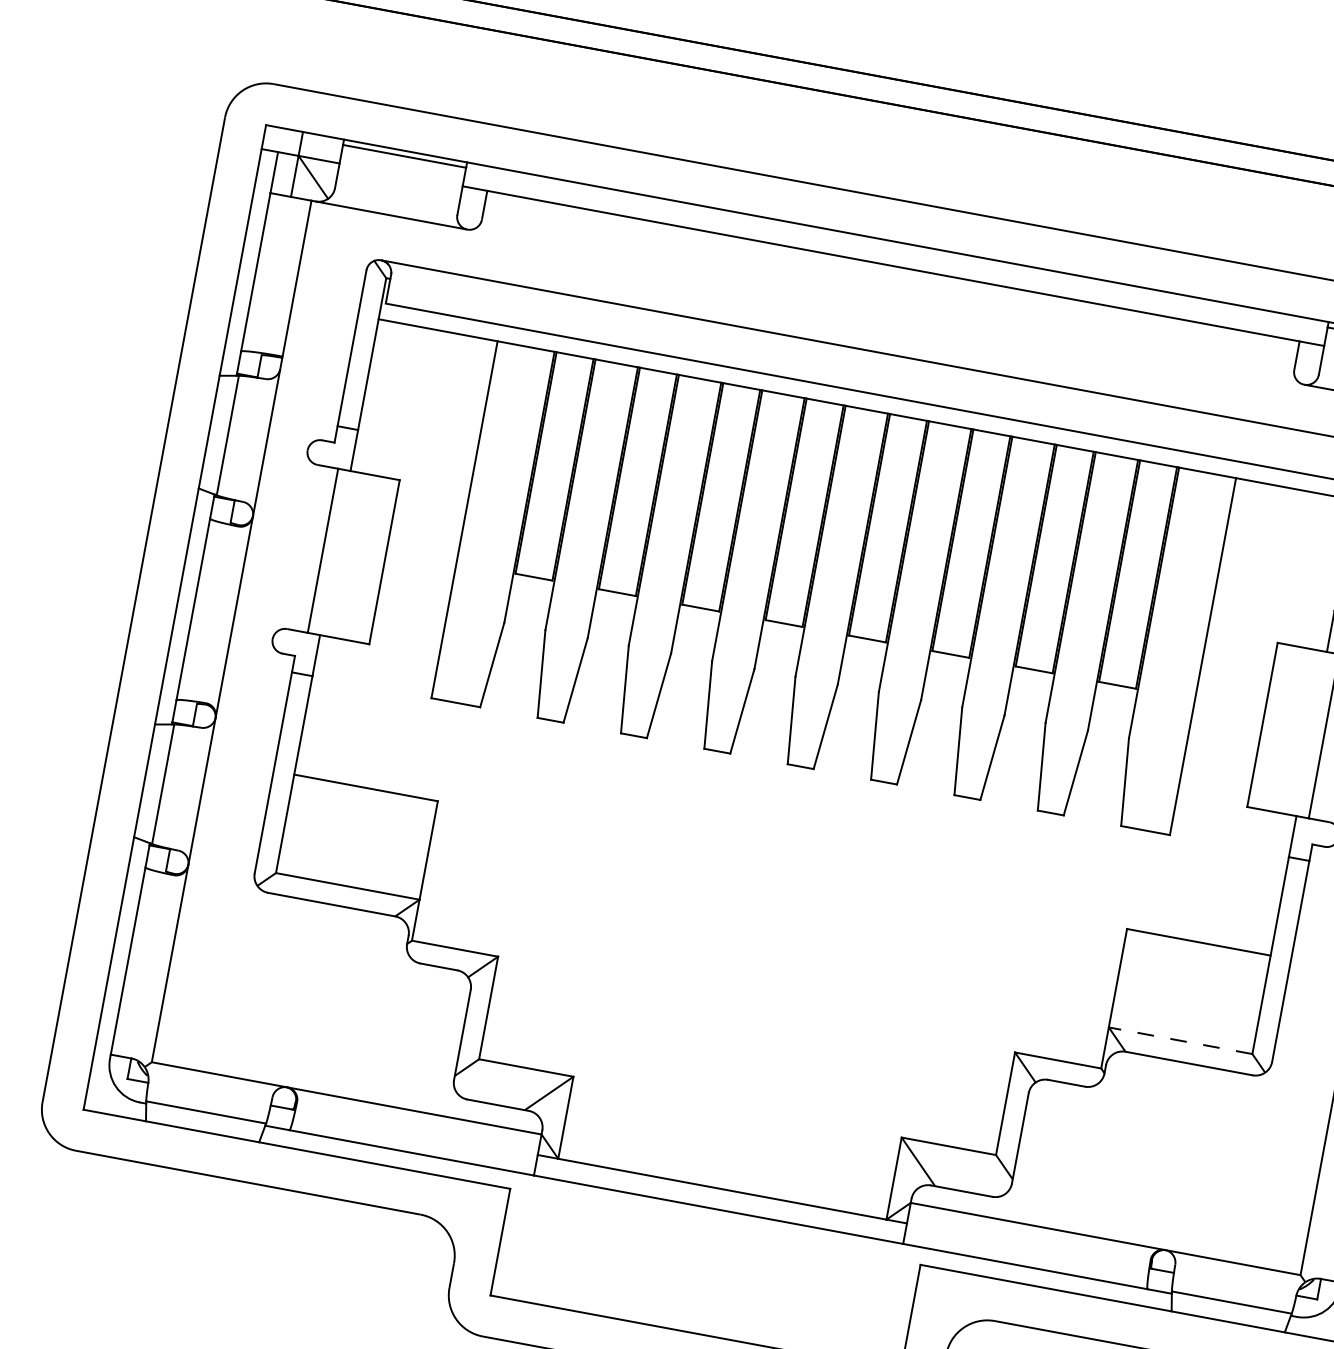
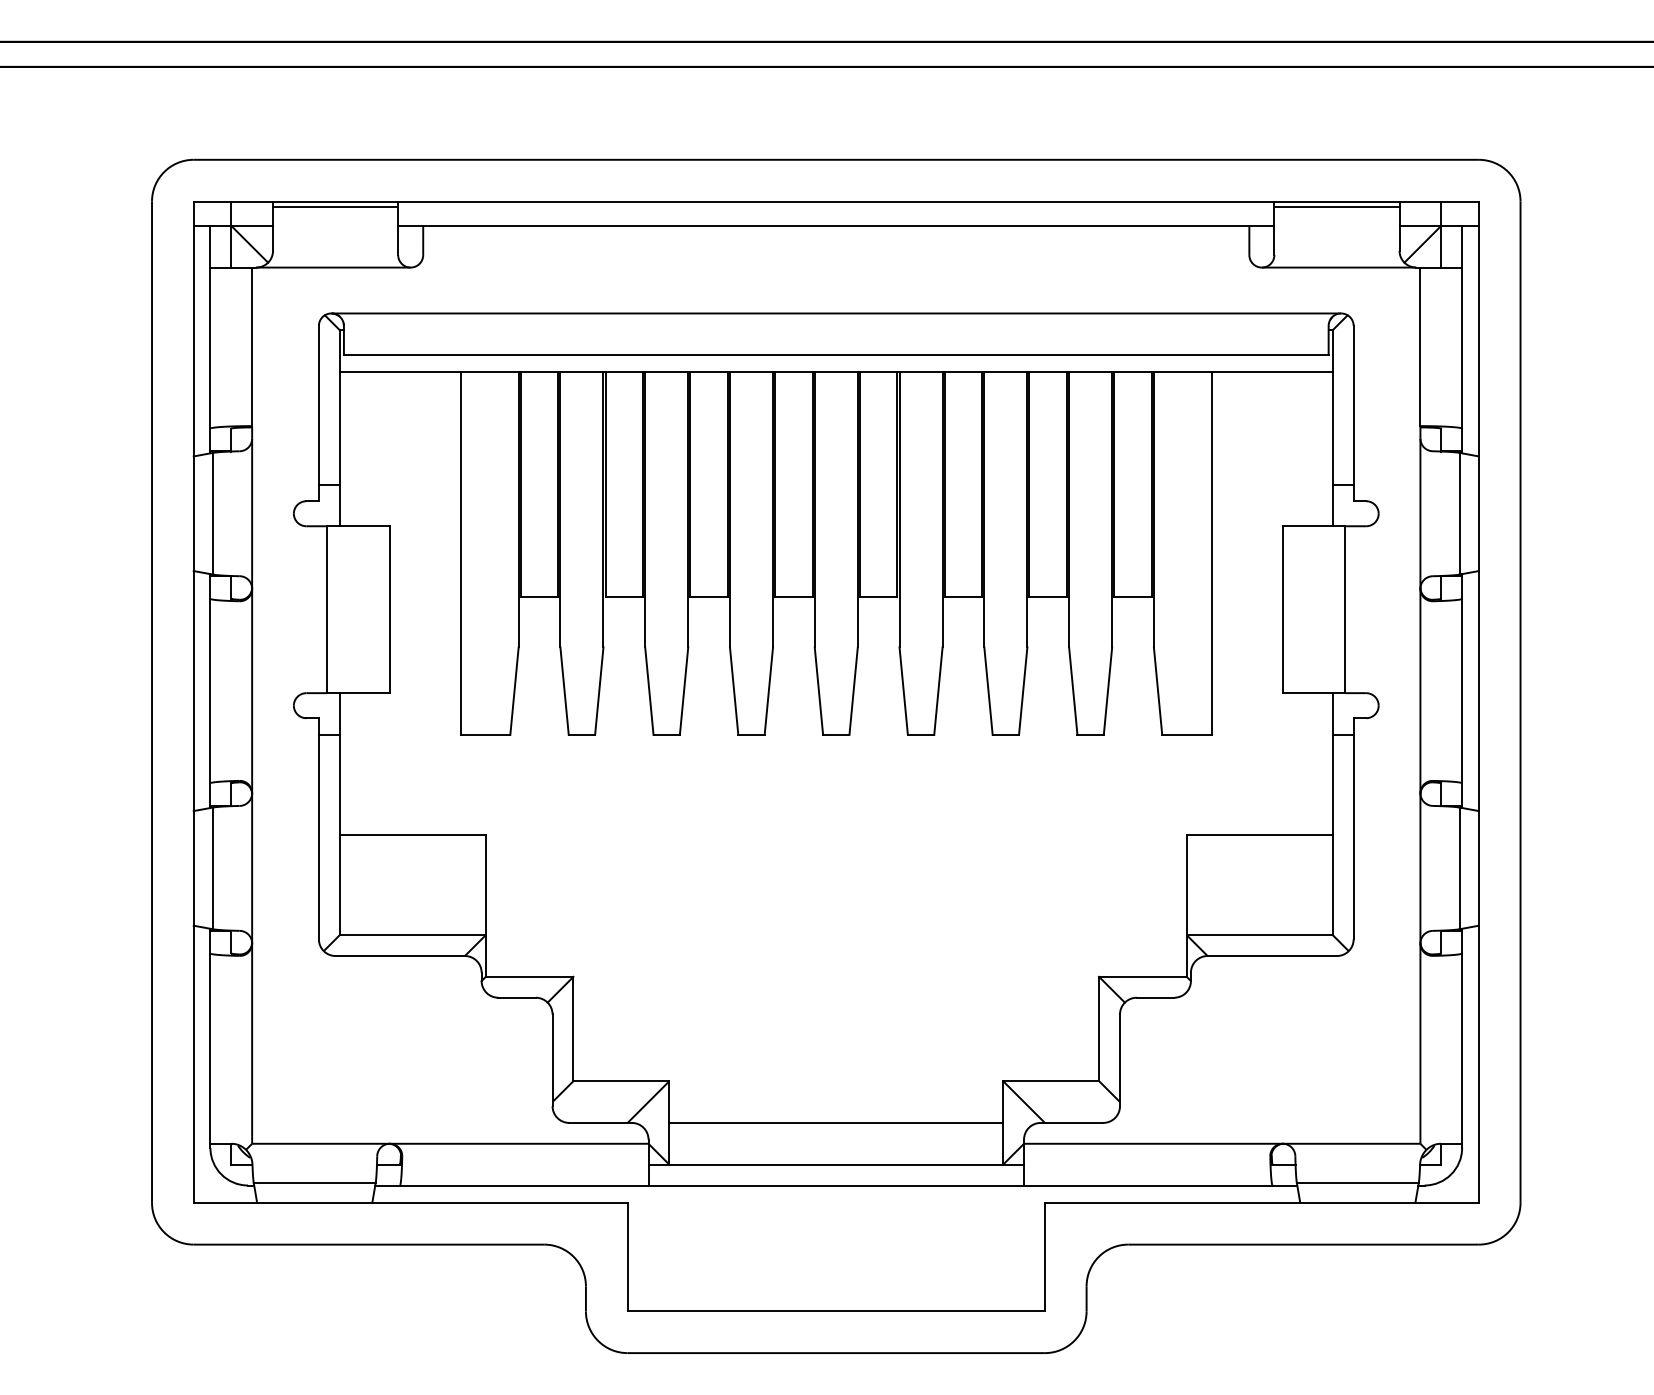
line: (1180, 1041) -> (1259, 935), dashed -> solid
line: (730, 1147) -> (836, 1122), added

